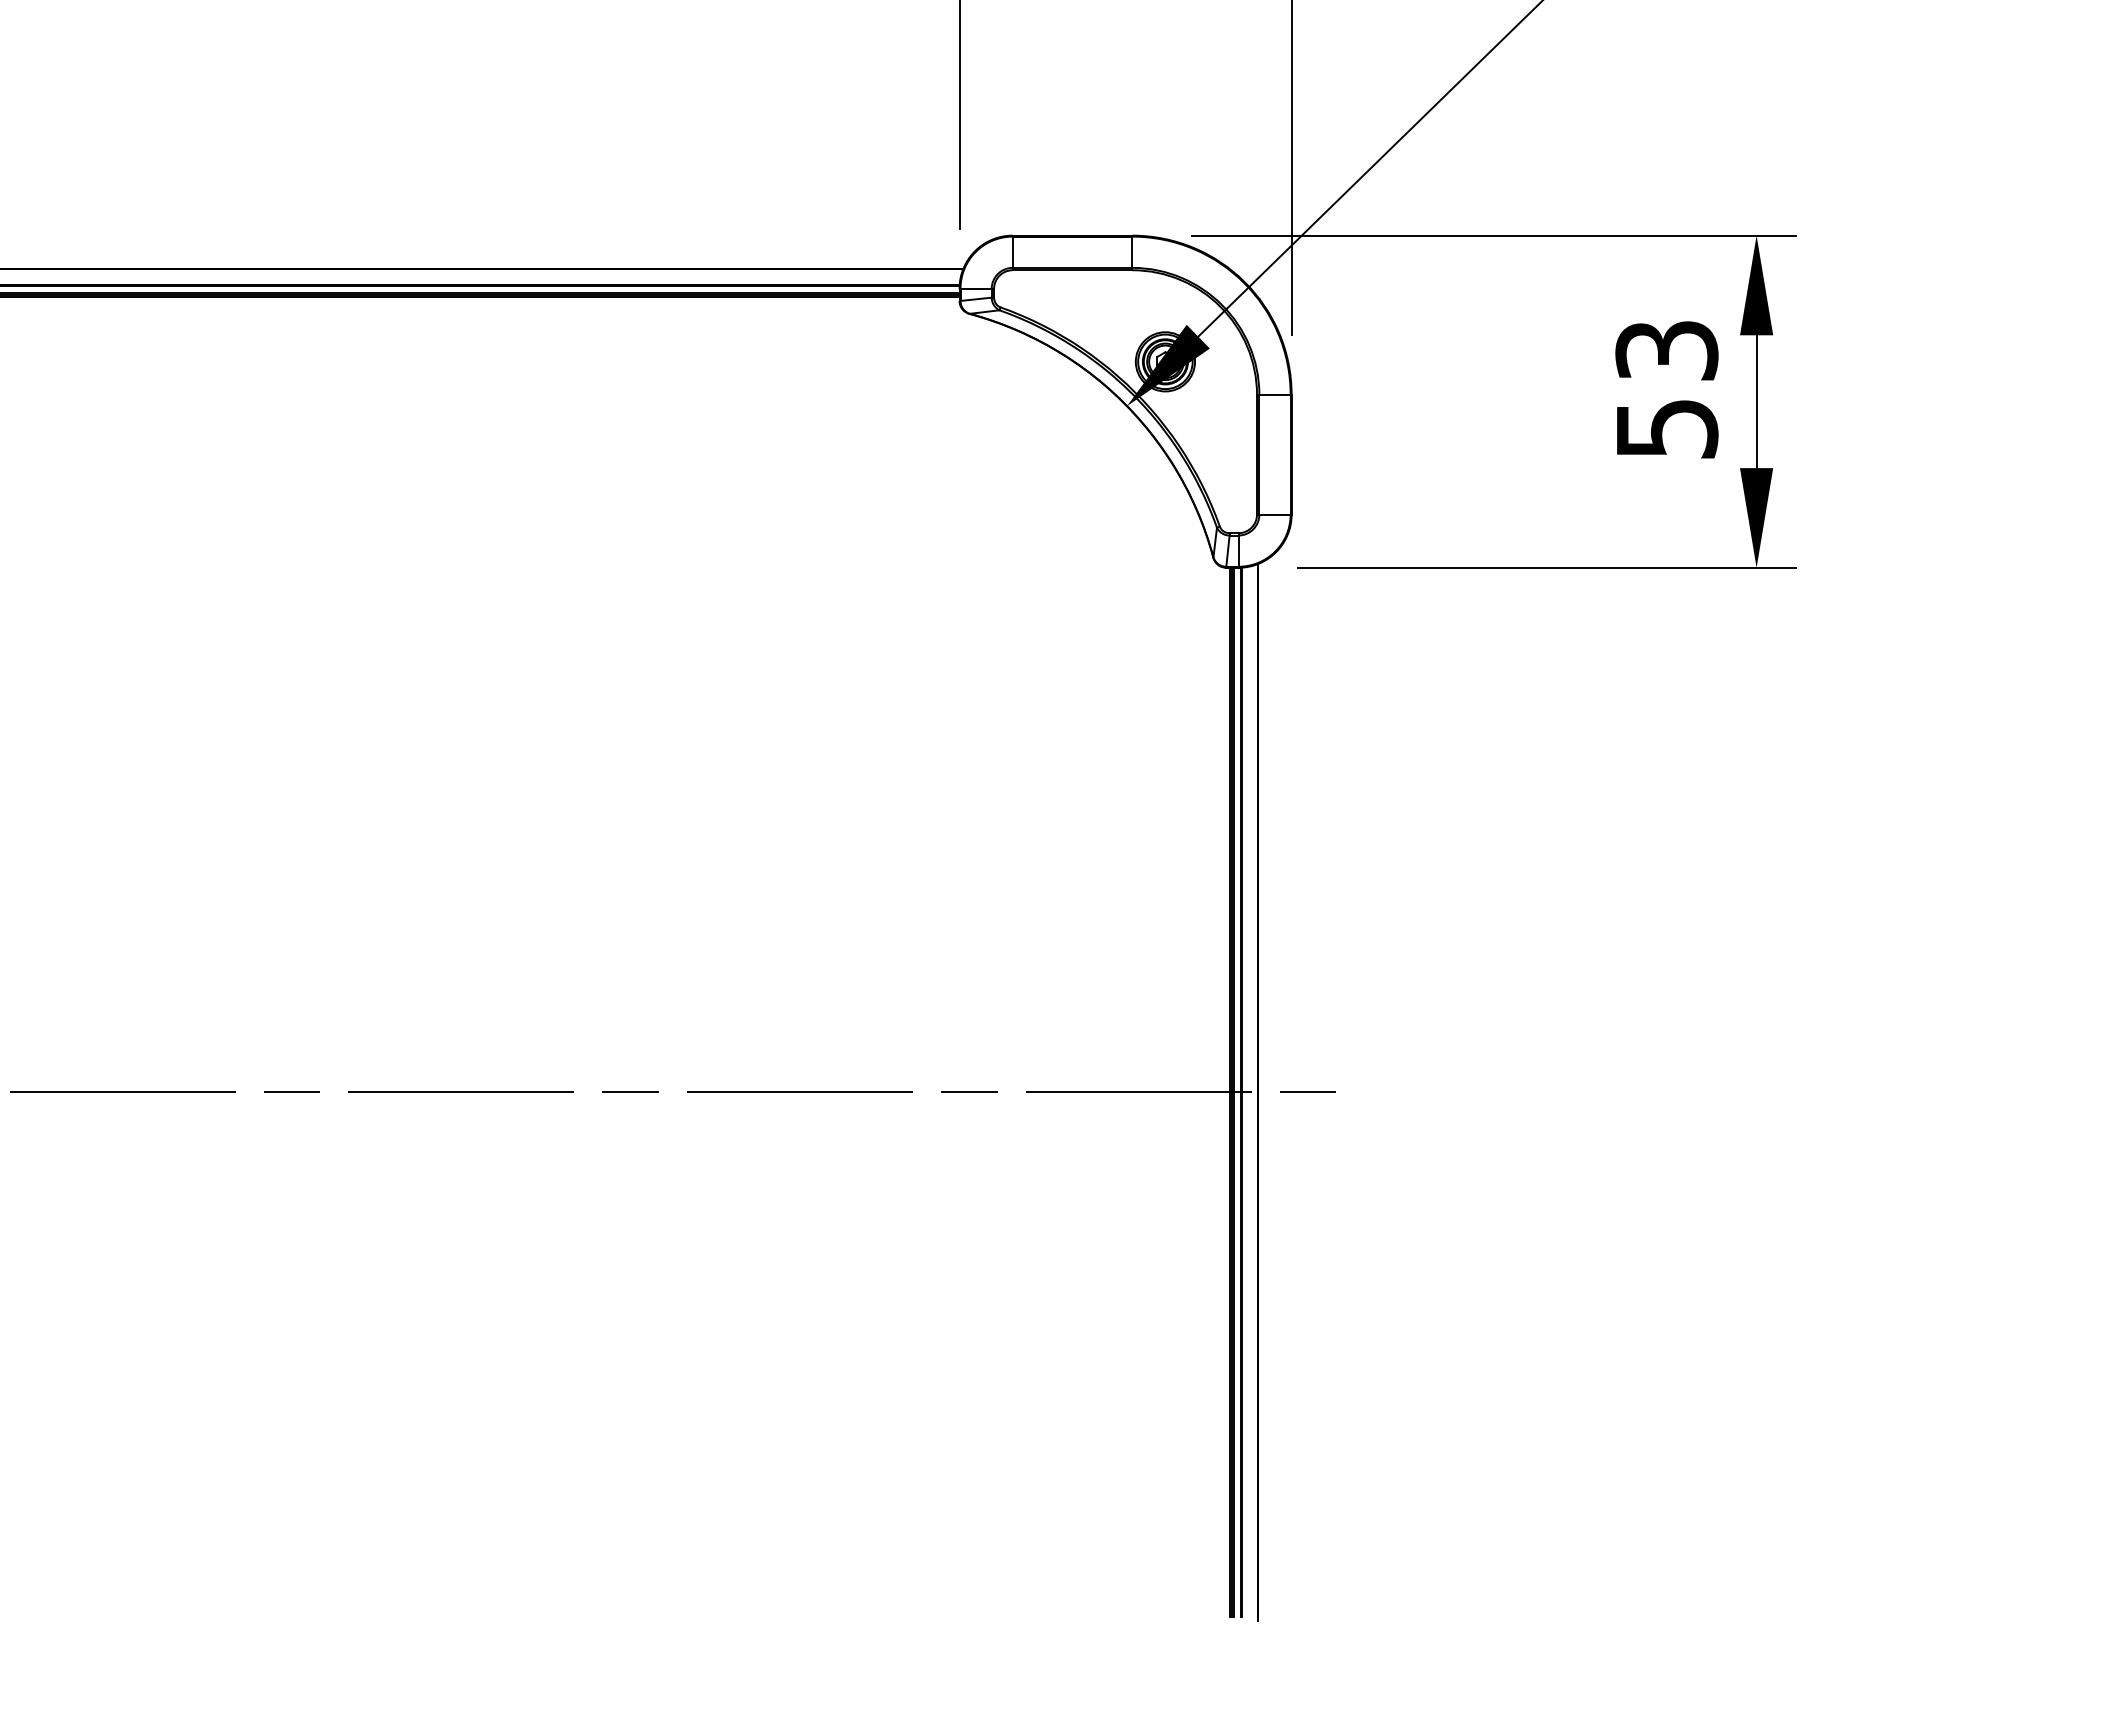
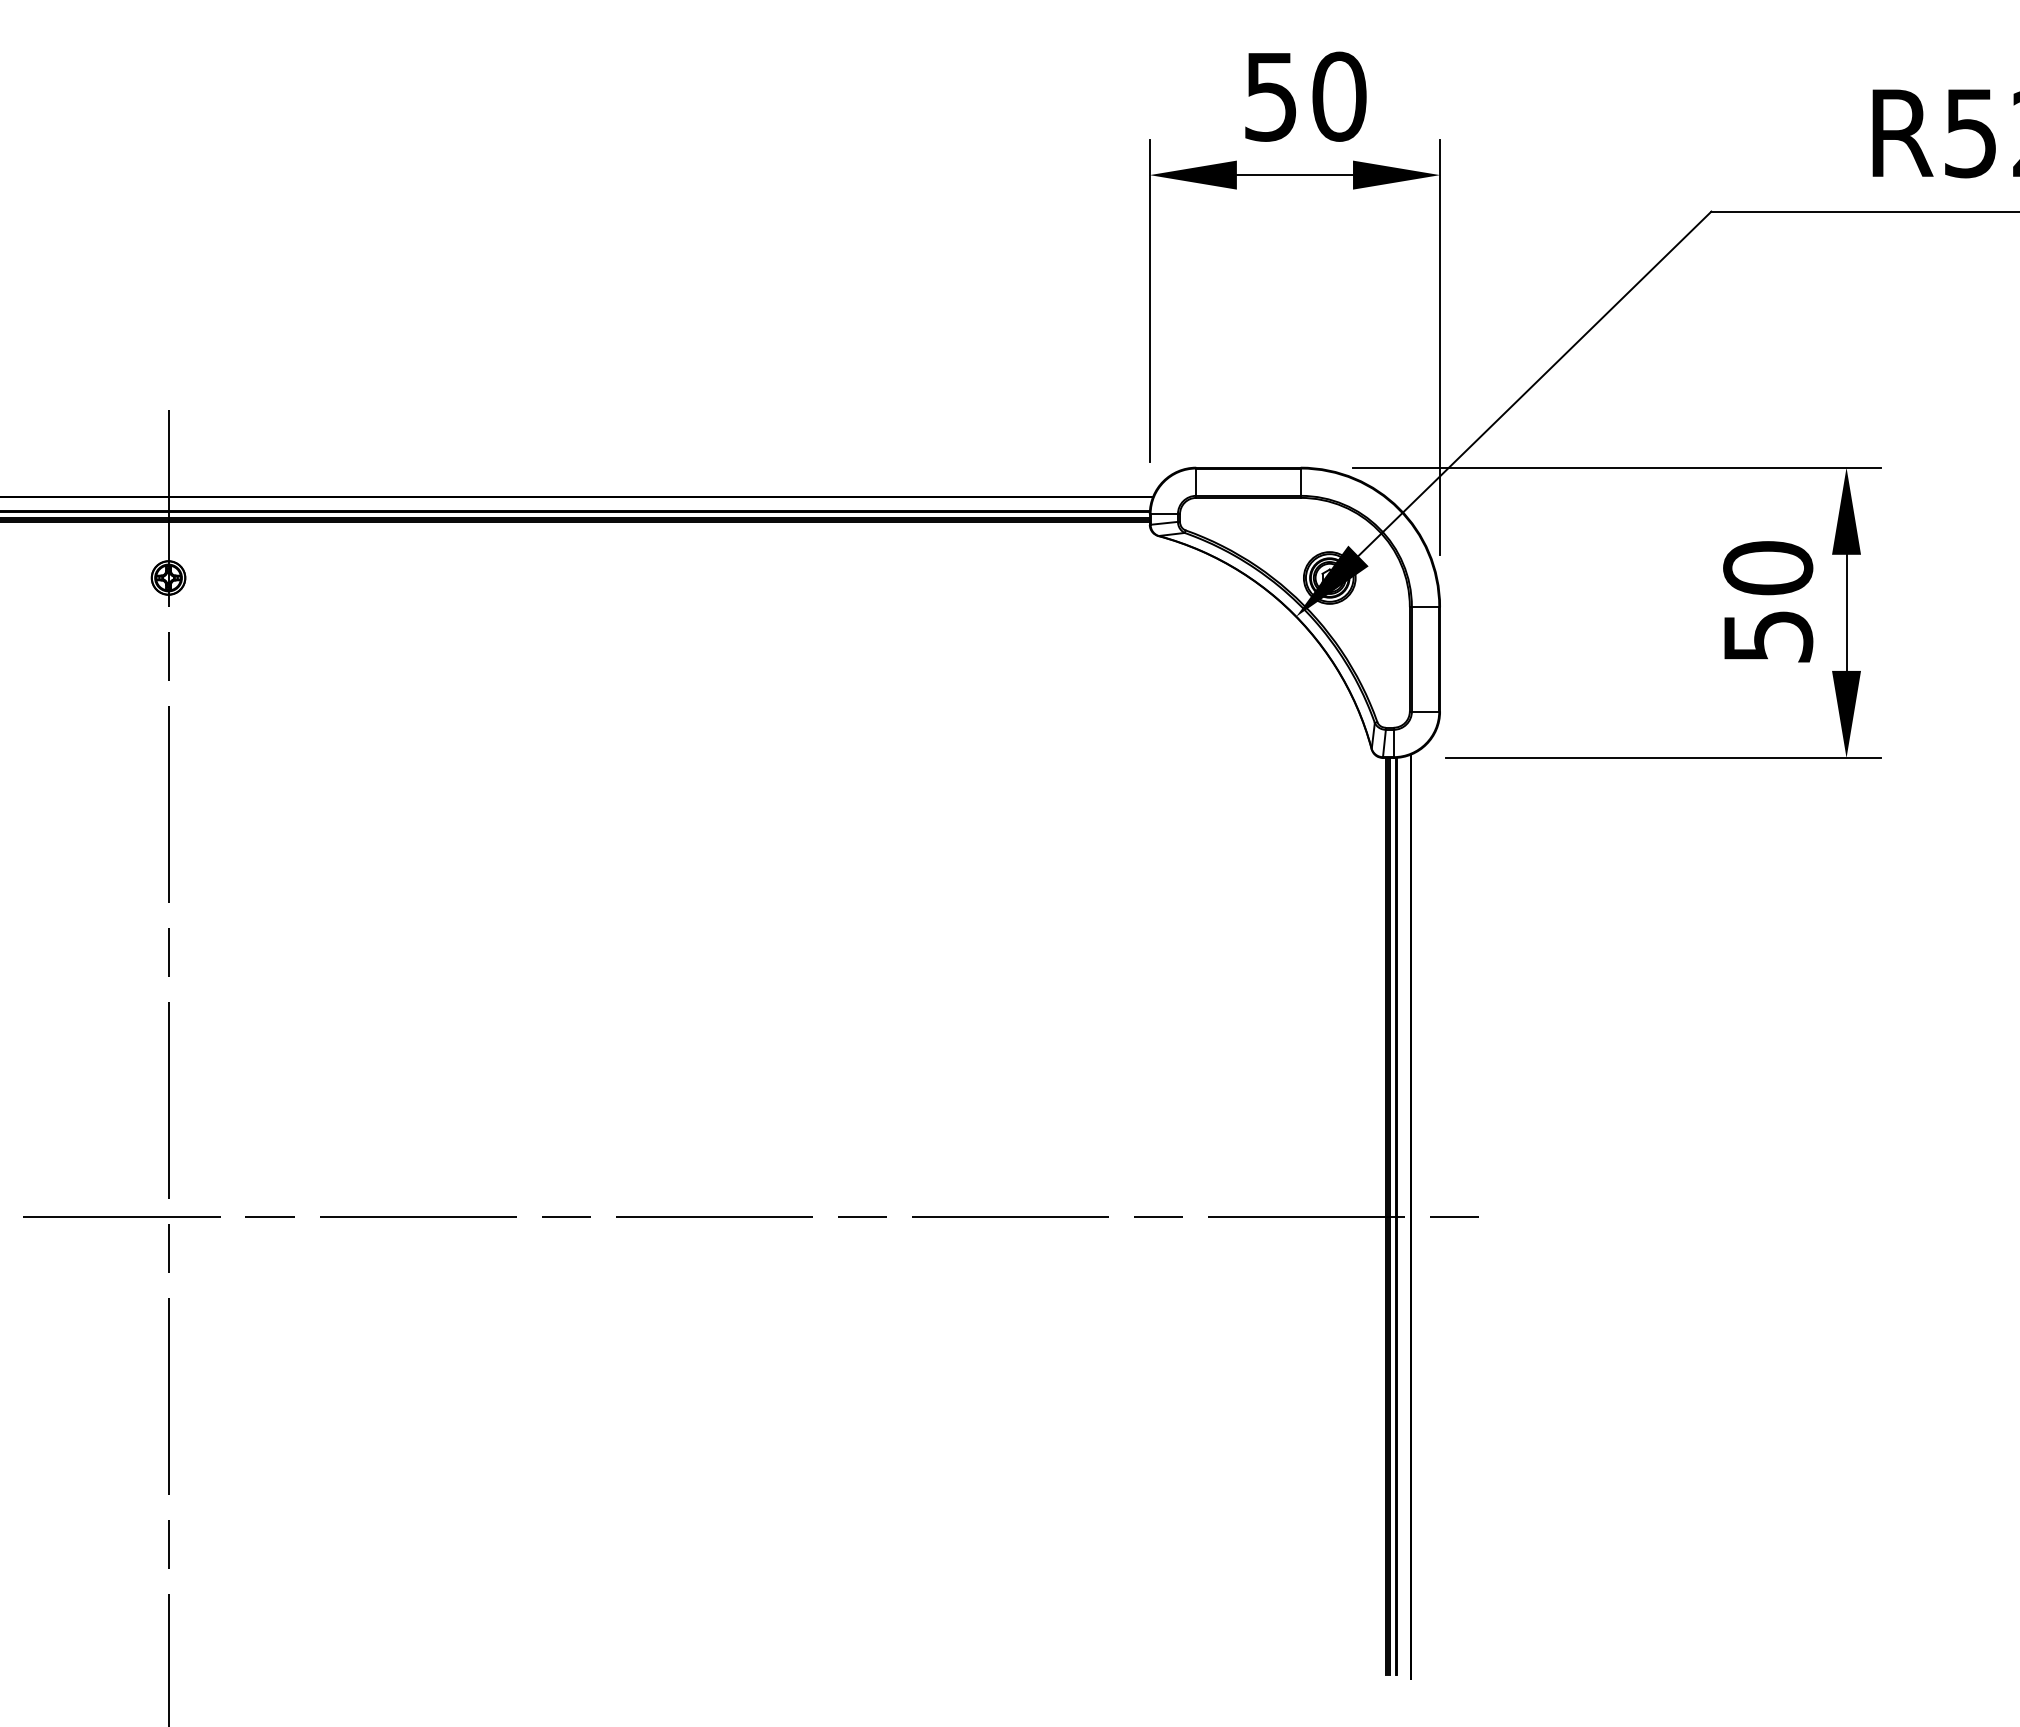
text: (1667, 350) -> (1768, 568), 53 -> 50

